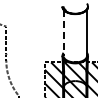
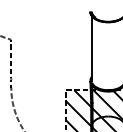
line: (63, 32) -> (91, 48), dashed -> solid

